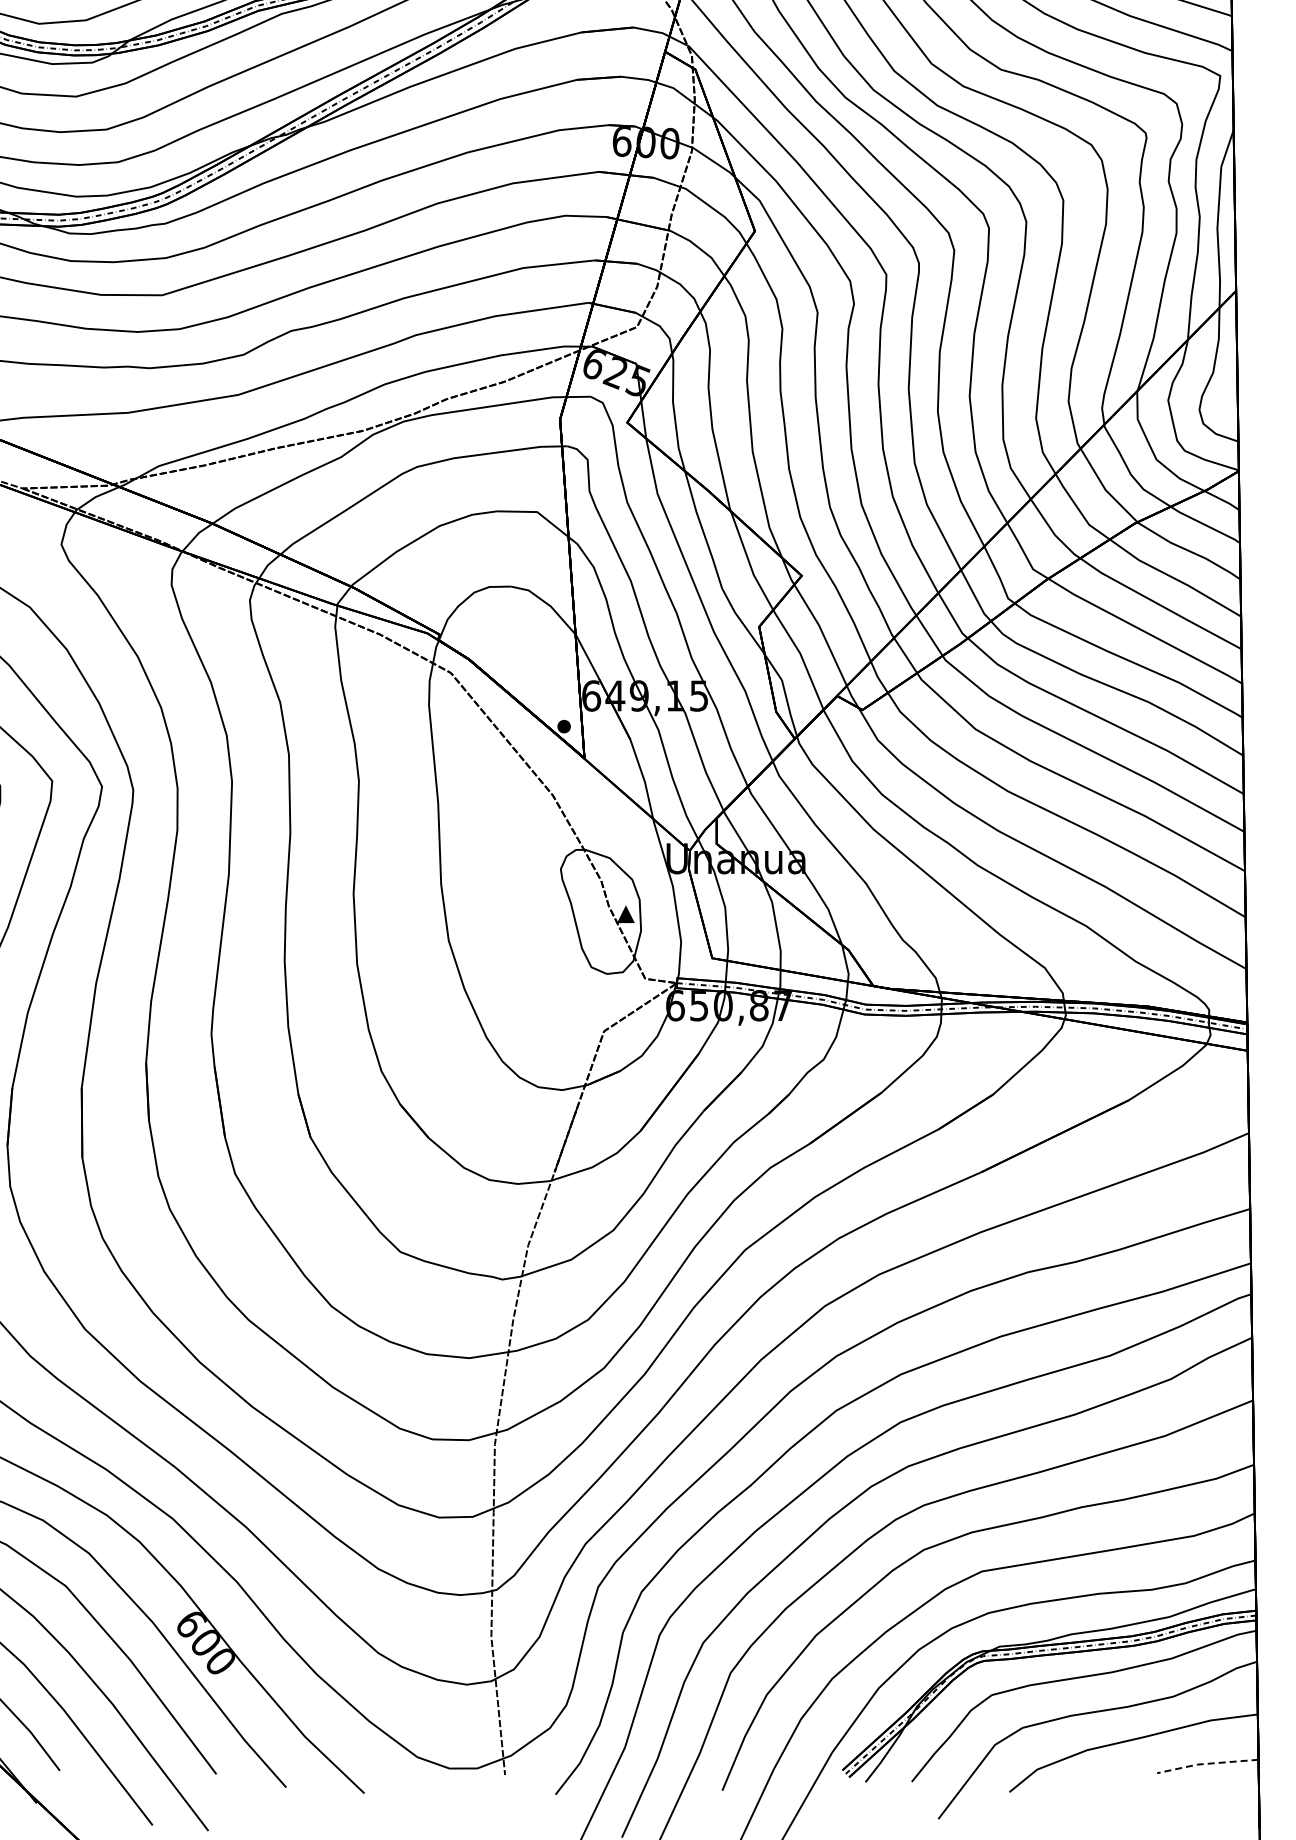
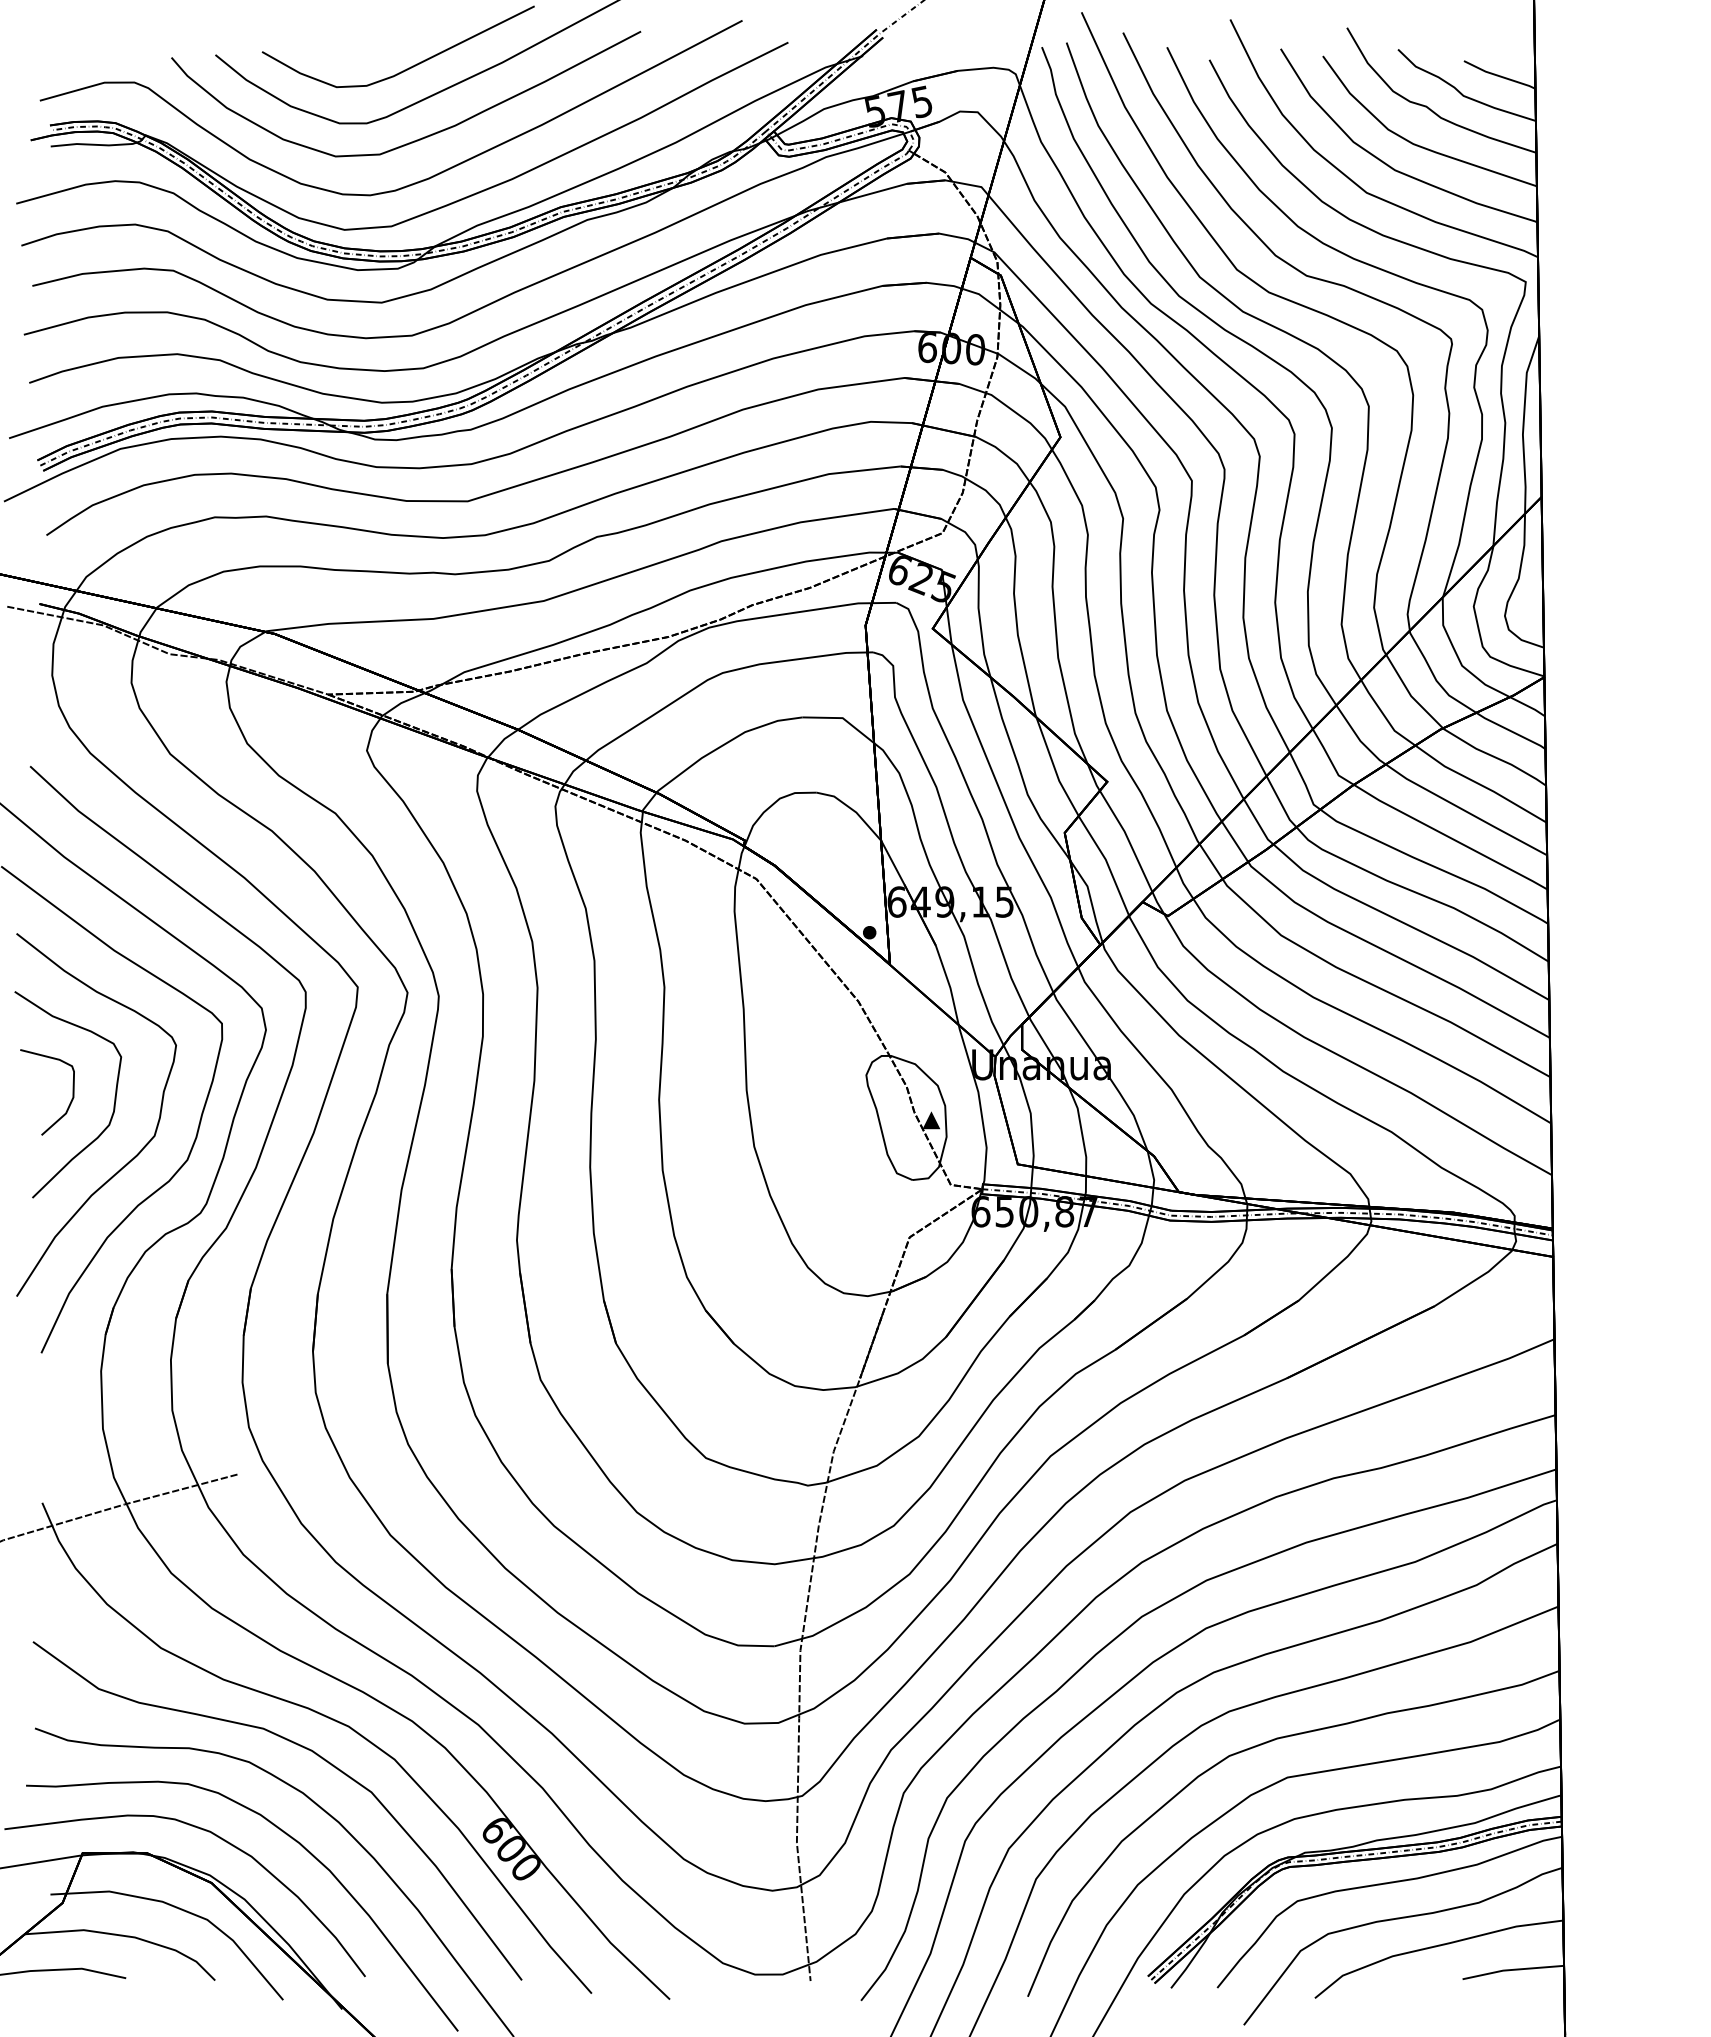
line: (1205, 1763) -> (1511, 1969), dashed -> solid

